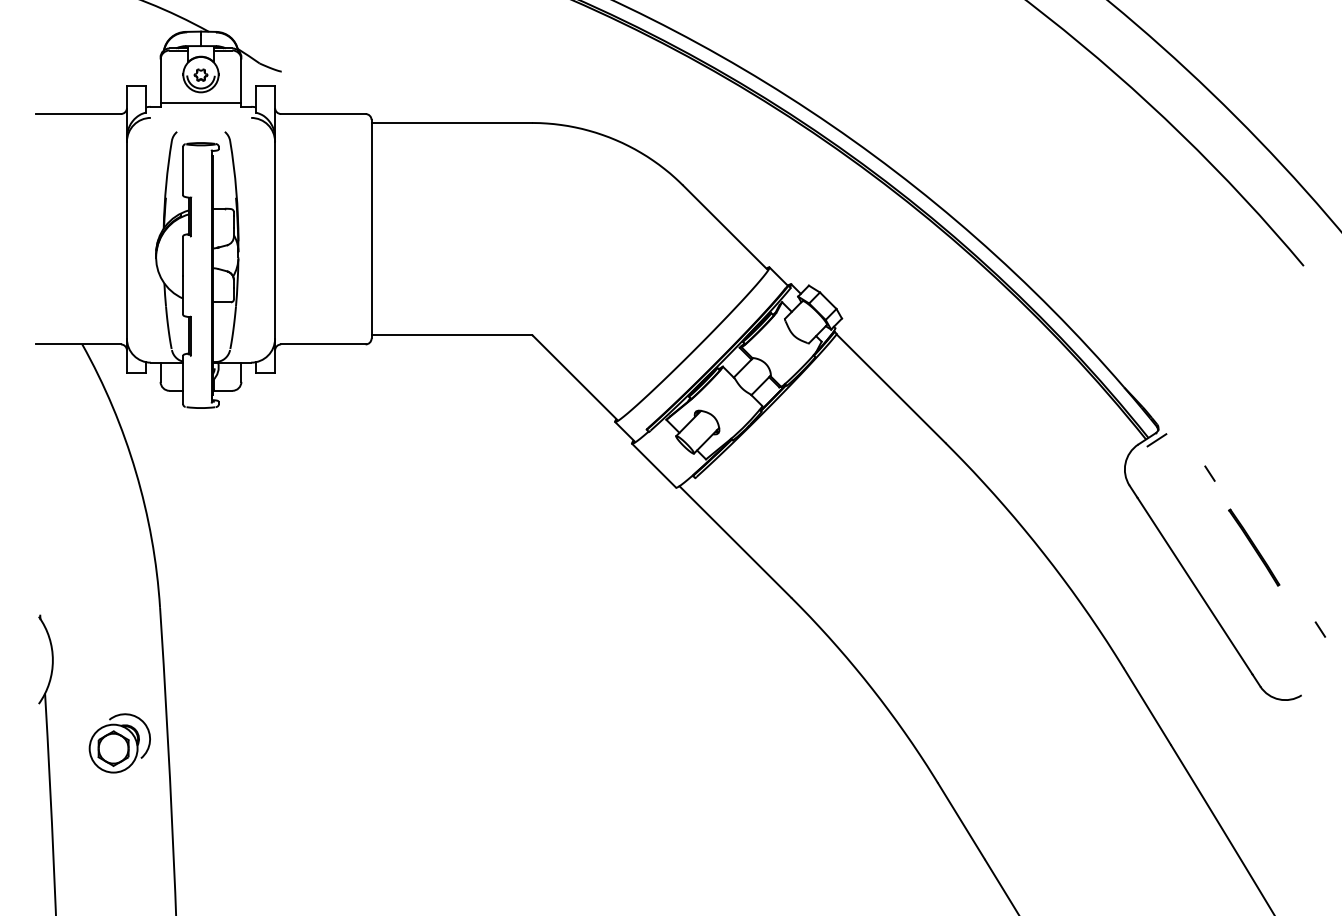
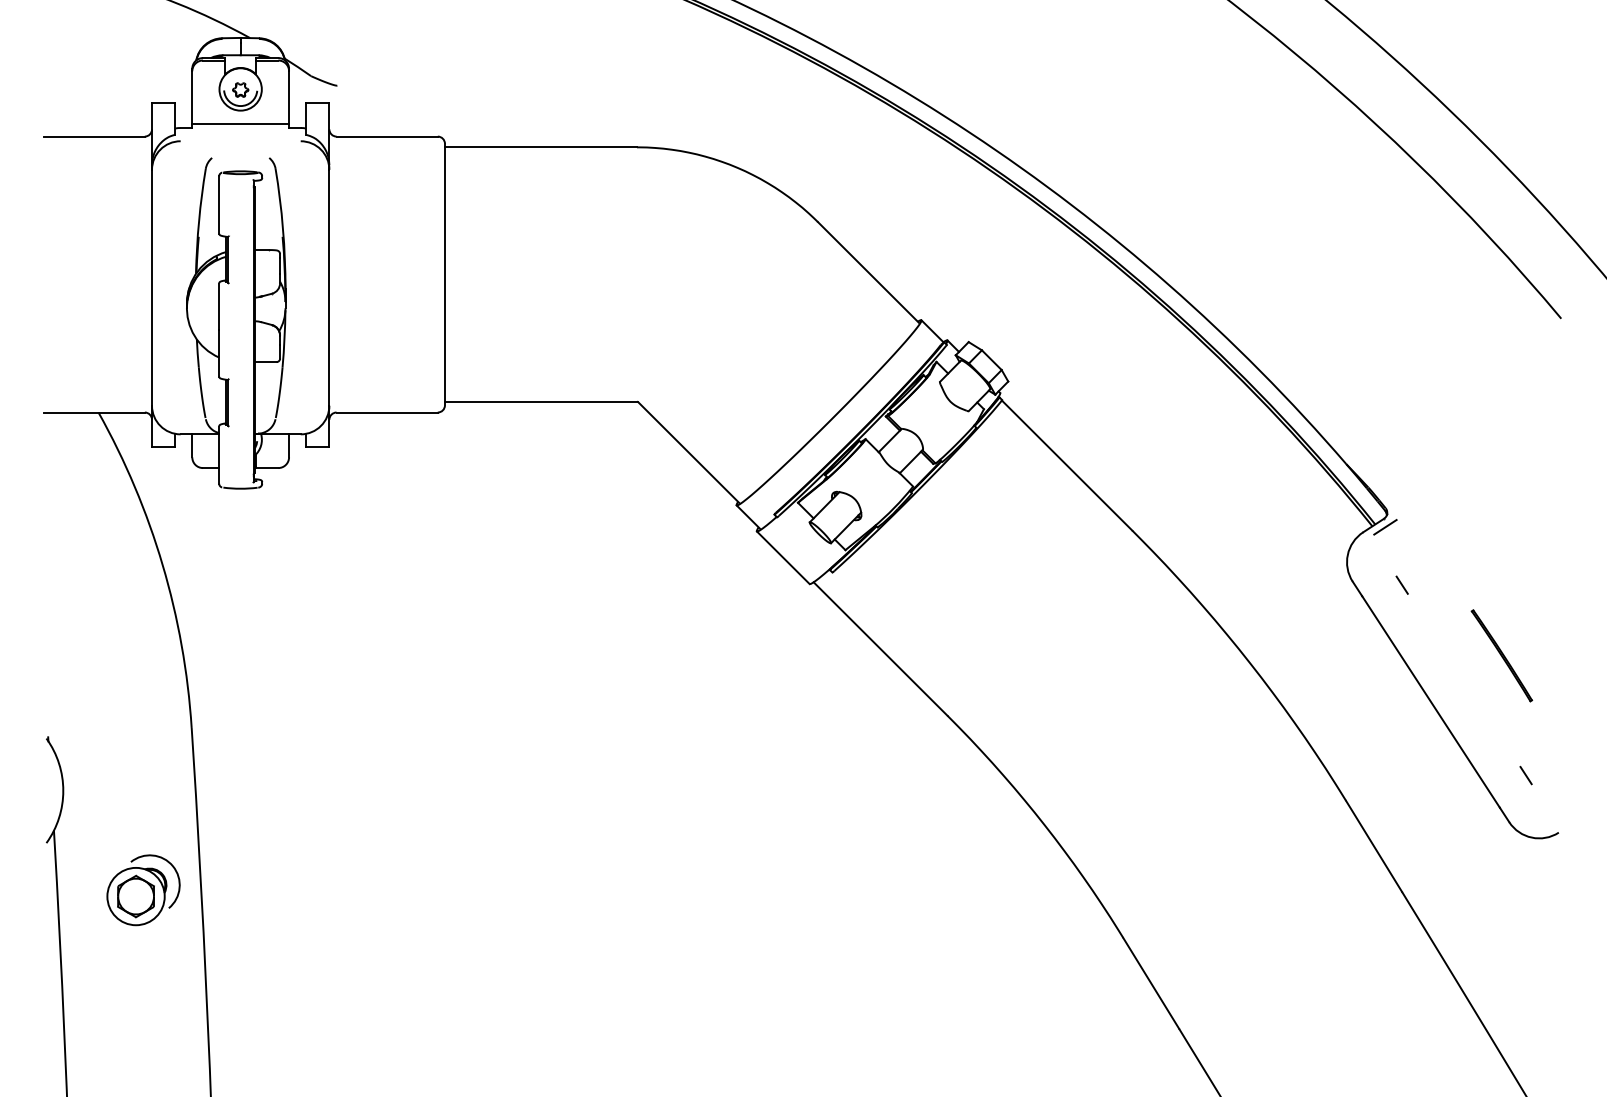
line: (1209, 473) -> (1401, 585), moved
line: (1319, 629) -> (1524, 775), moved

